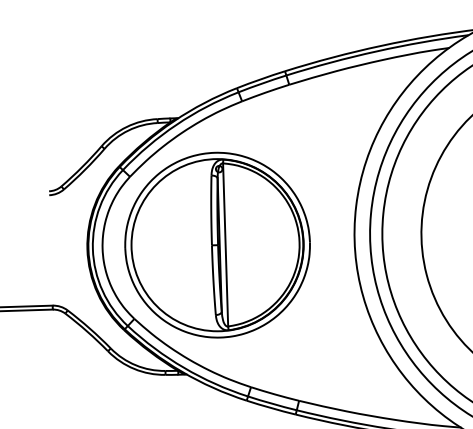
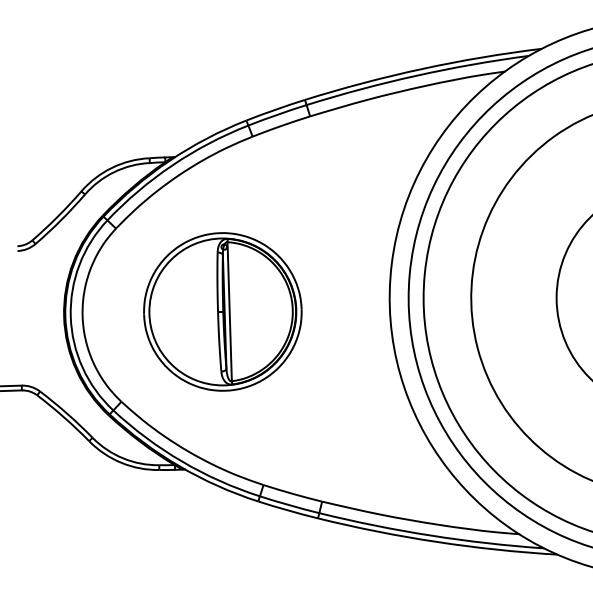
part: (217, 244) -> (222, 311), size x0.7

